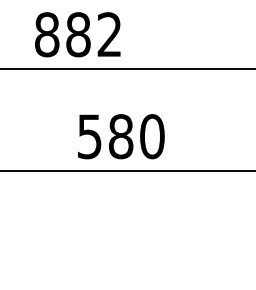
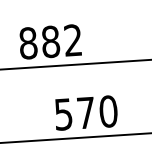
text: (120, 136) -> (85, 112), 580 -> 570

